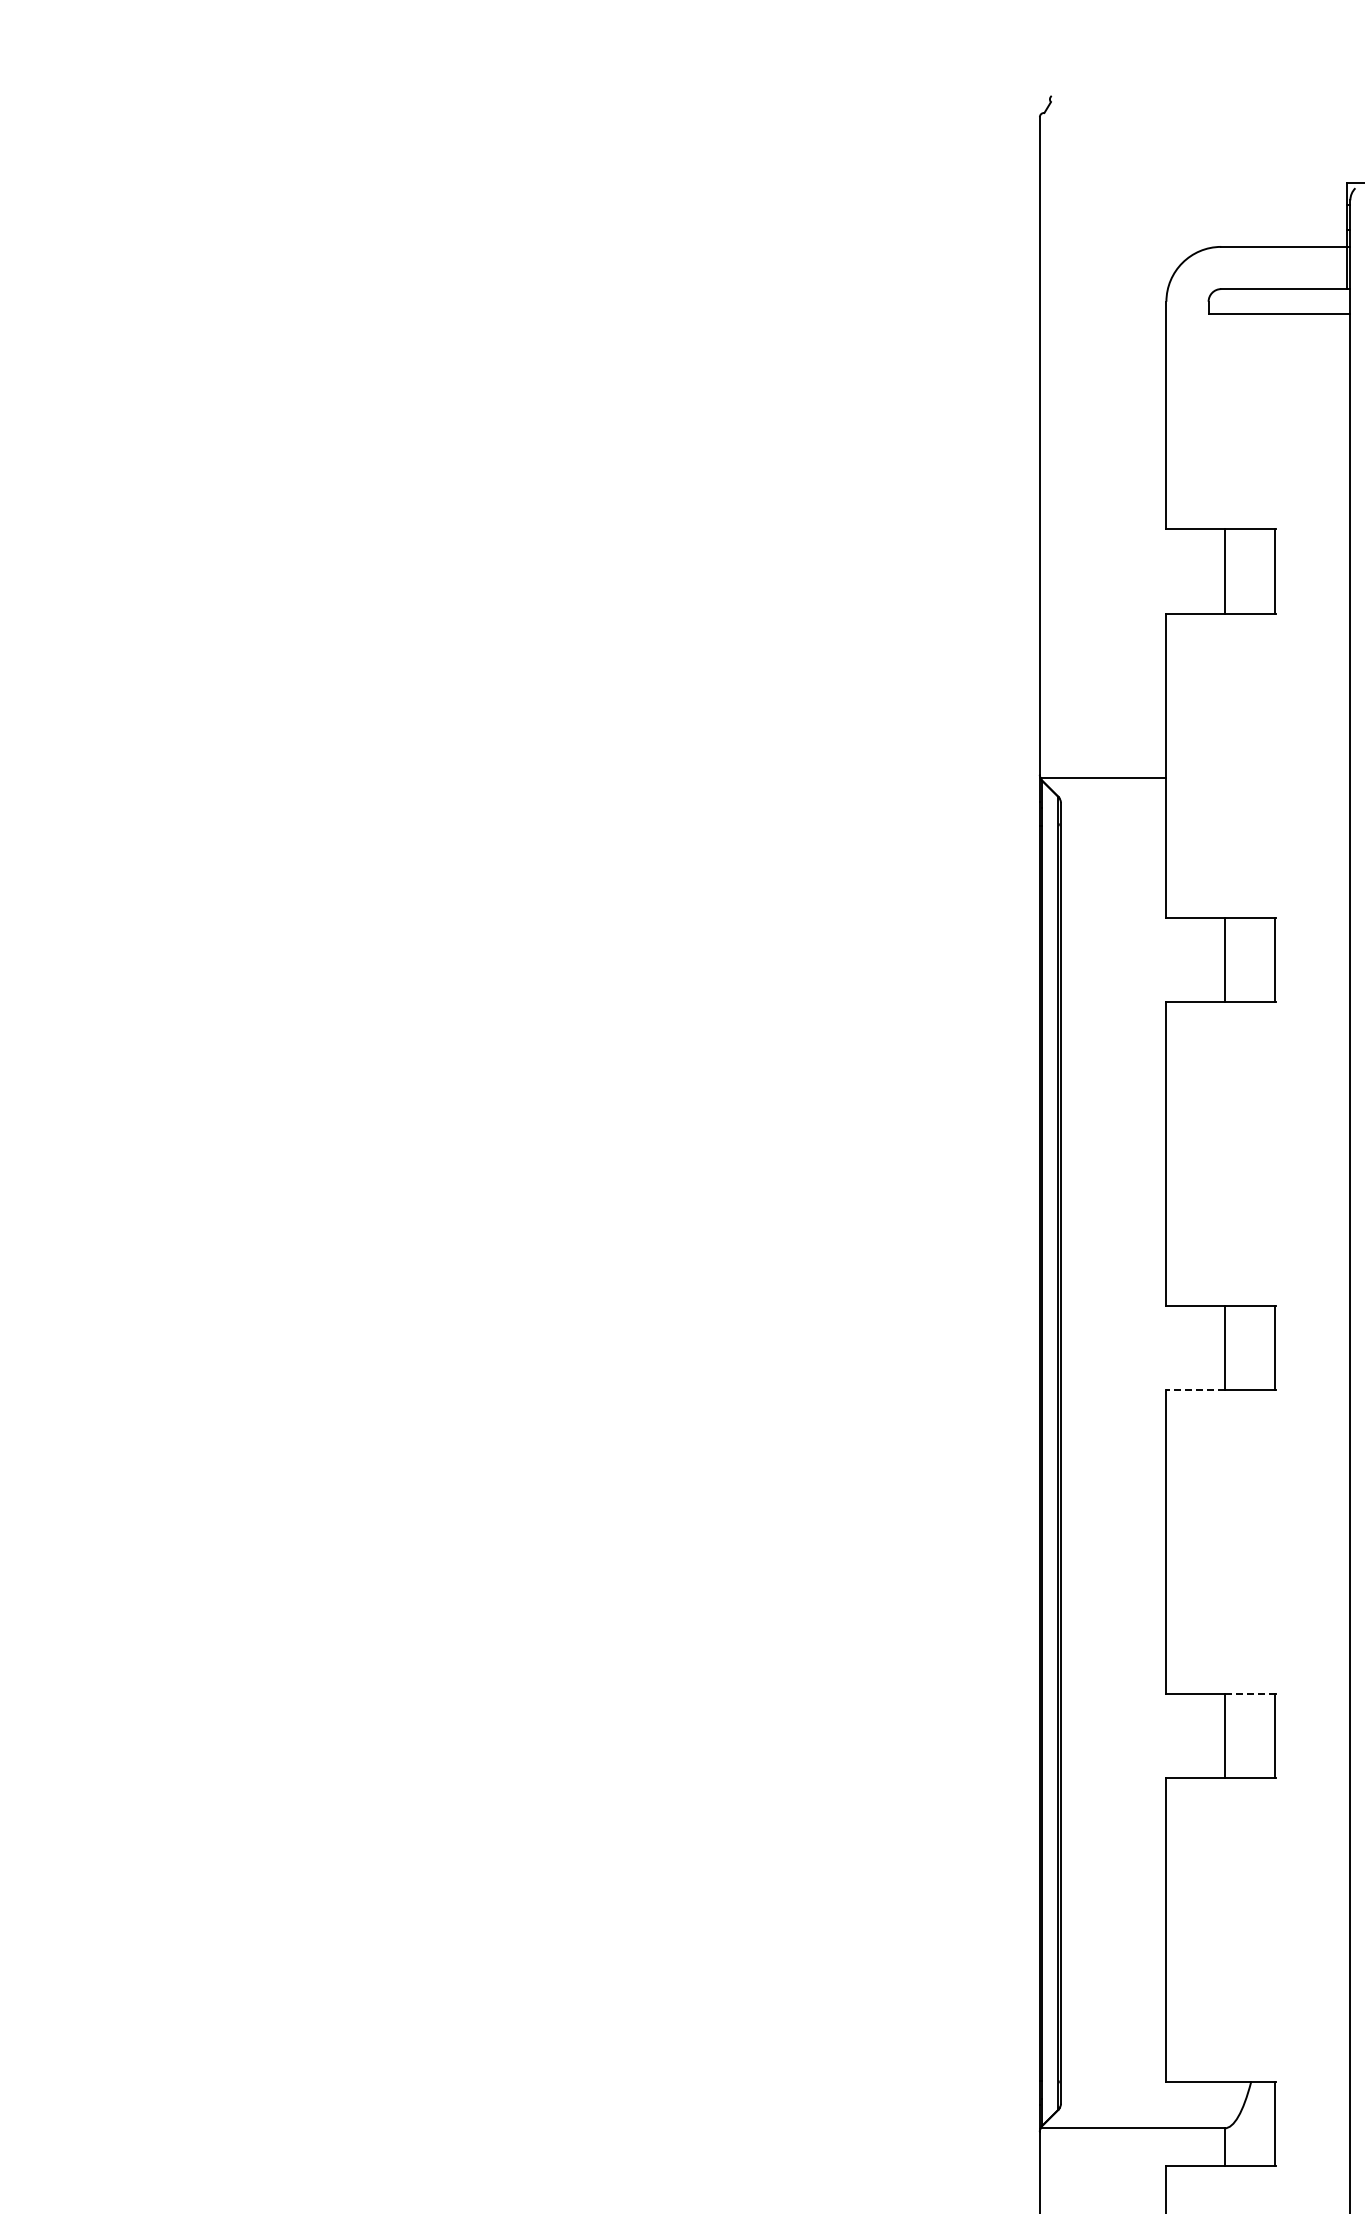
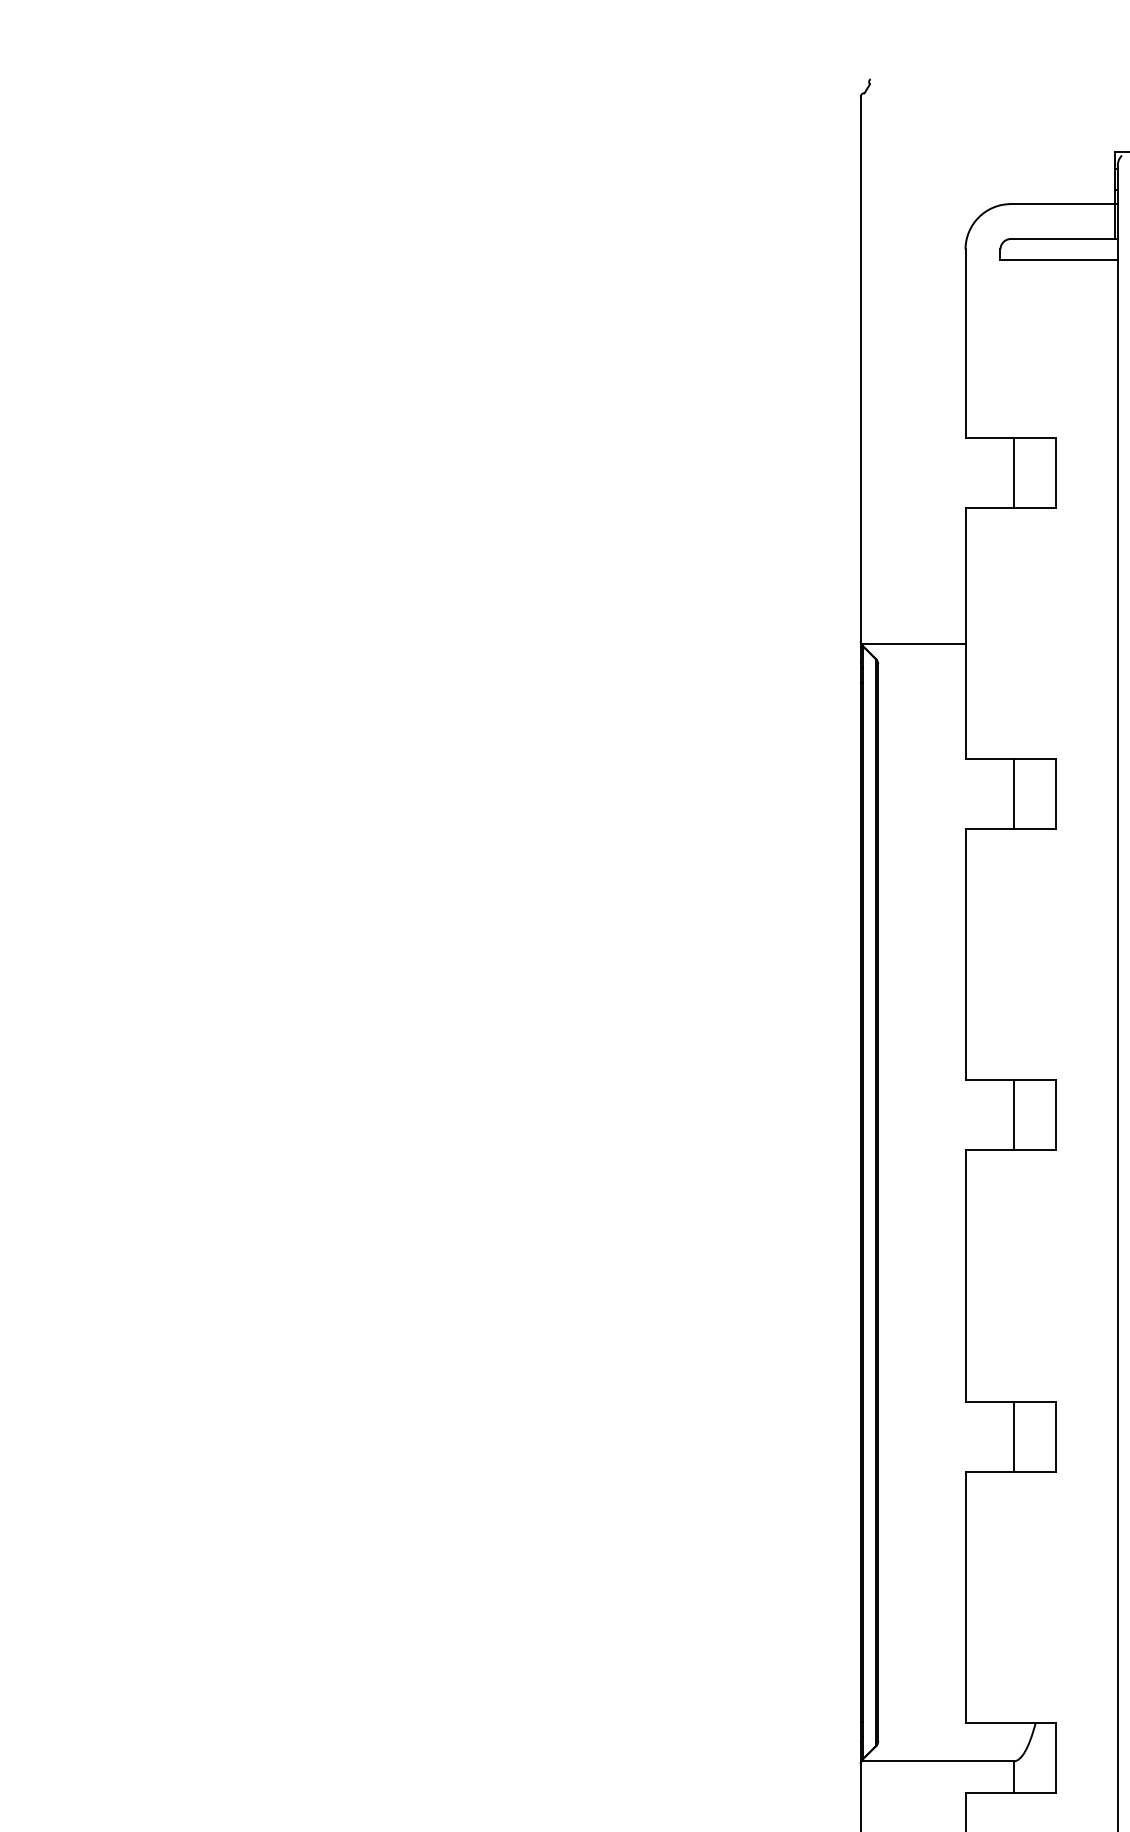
line: (1195, 1390) -> (989, 1150), dashed -> solid
line: (1250, 1693) -> (1035, 1401), dashed -> solid

